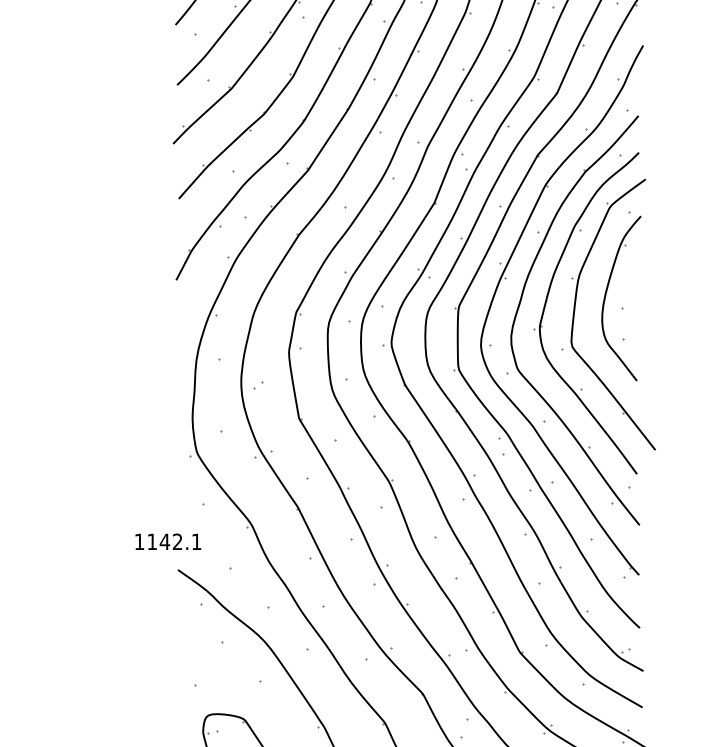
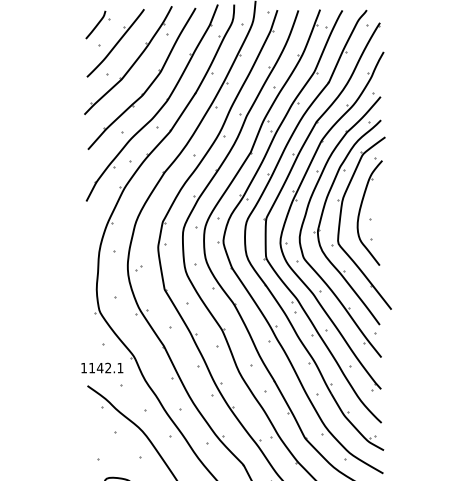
text: (168, 540) -> (102, 367), moved

